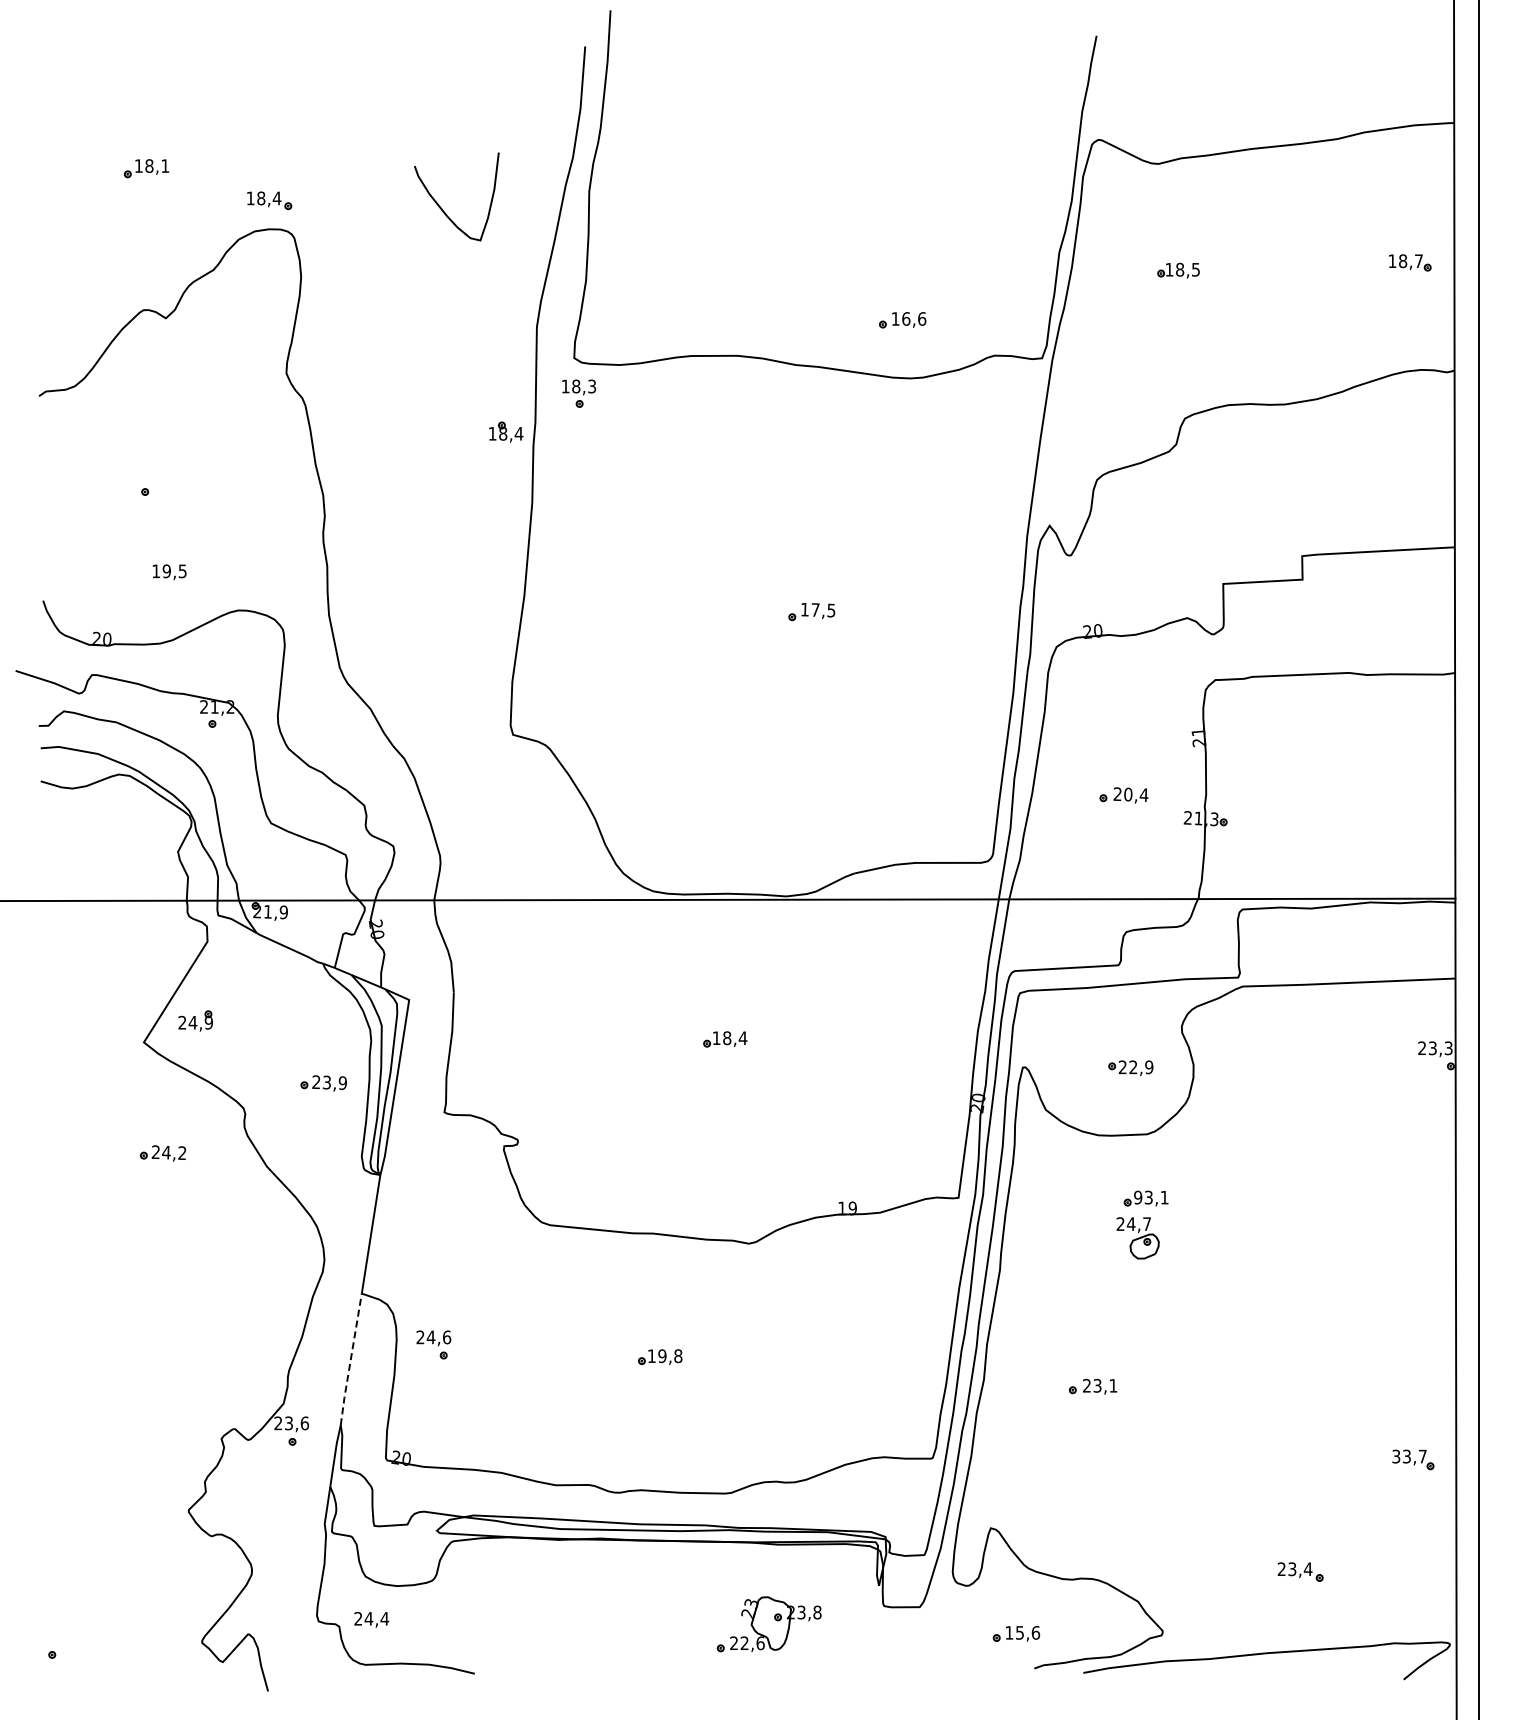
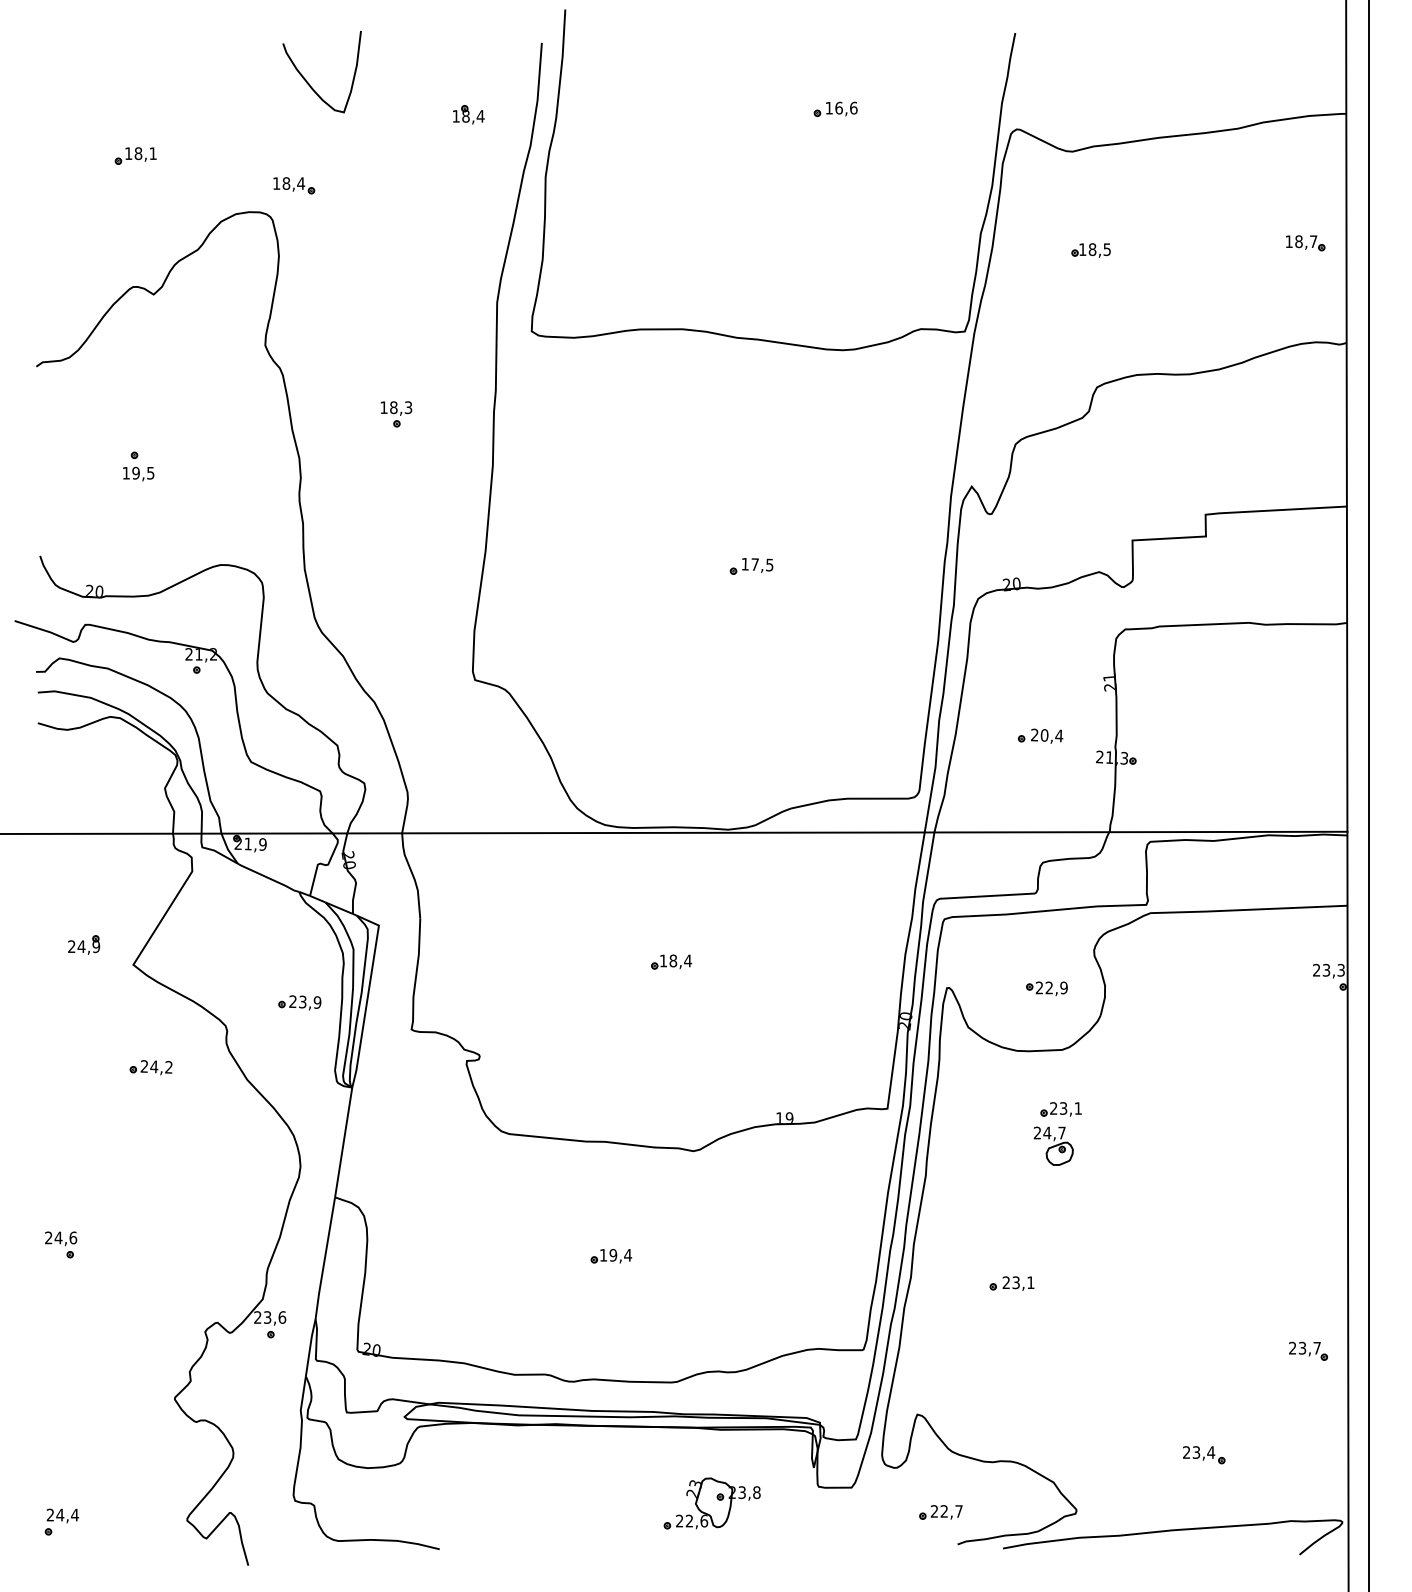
part: (269, 200) -> (294, 185), moved
curve: (442, 208) -> (308, 82), moved
part: (902, 320) -> (835, 109), moved
part: (579, 393) -> (396, 414), moved
part: (506, 431) -> (469, 114), moved
text: (169, 572) -> (138, 474), moved
part: (195, 1020) -> (83, 944), moved
text: (1138, 1197) -> (1054, 1108), 93,1 -> 23,1
part: (433, 1344) -> (60, 1244), moved
text: (677, 1356) -> (627, 1255), 19,8 -> 19,4
line: (350, 1359) -> (324, 1258), dashed -> solid
text: (1396, 1456) -> (1292, 1348), 33,7 -> 23,7
text: (371, 1619) -> (62, 1515), moved
text: (1022, 1632) -> (946, 1511), 15,6 -> 22,7

